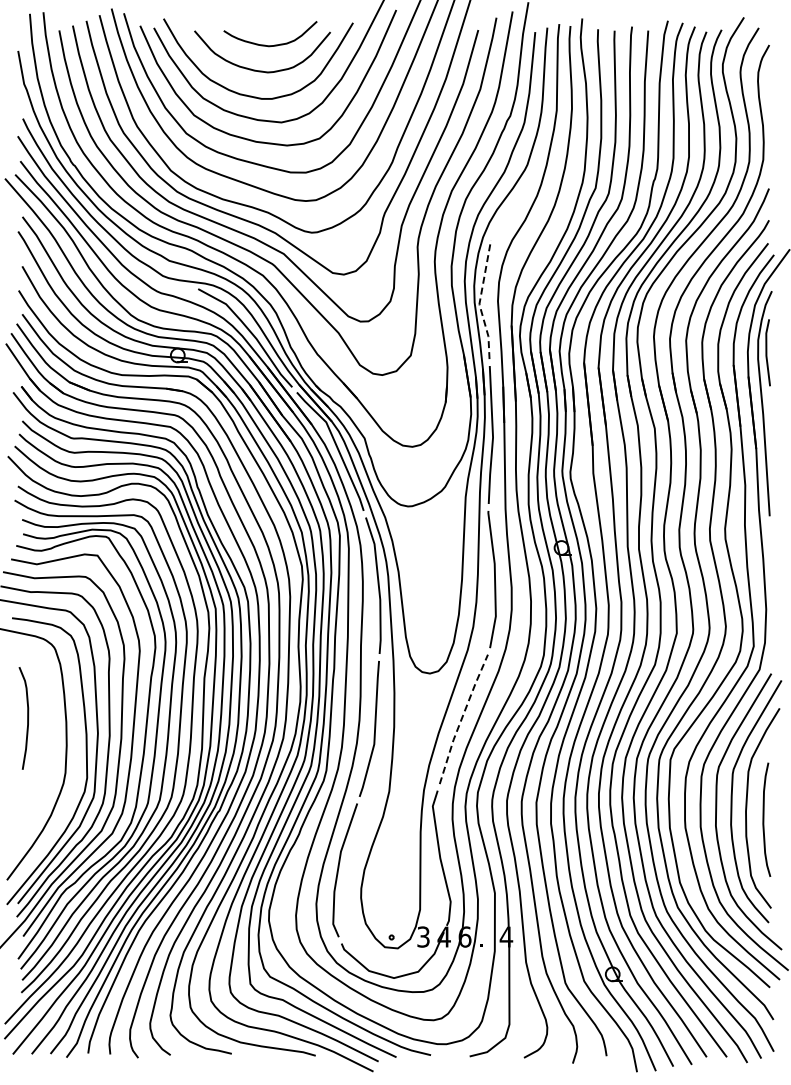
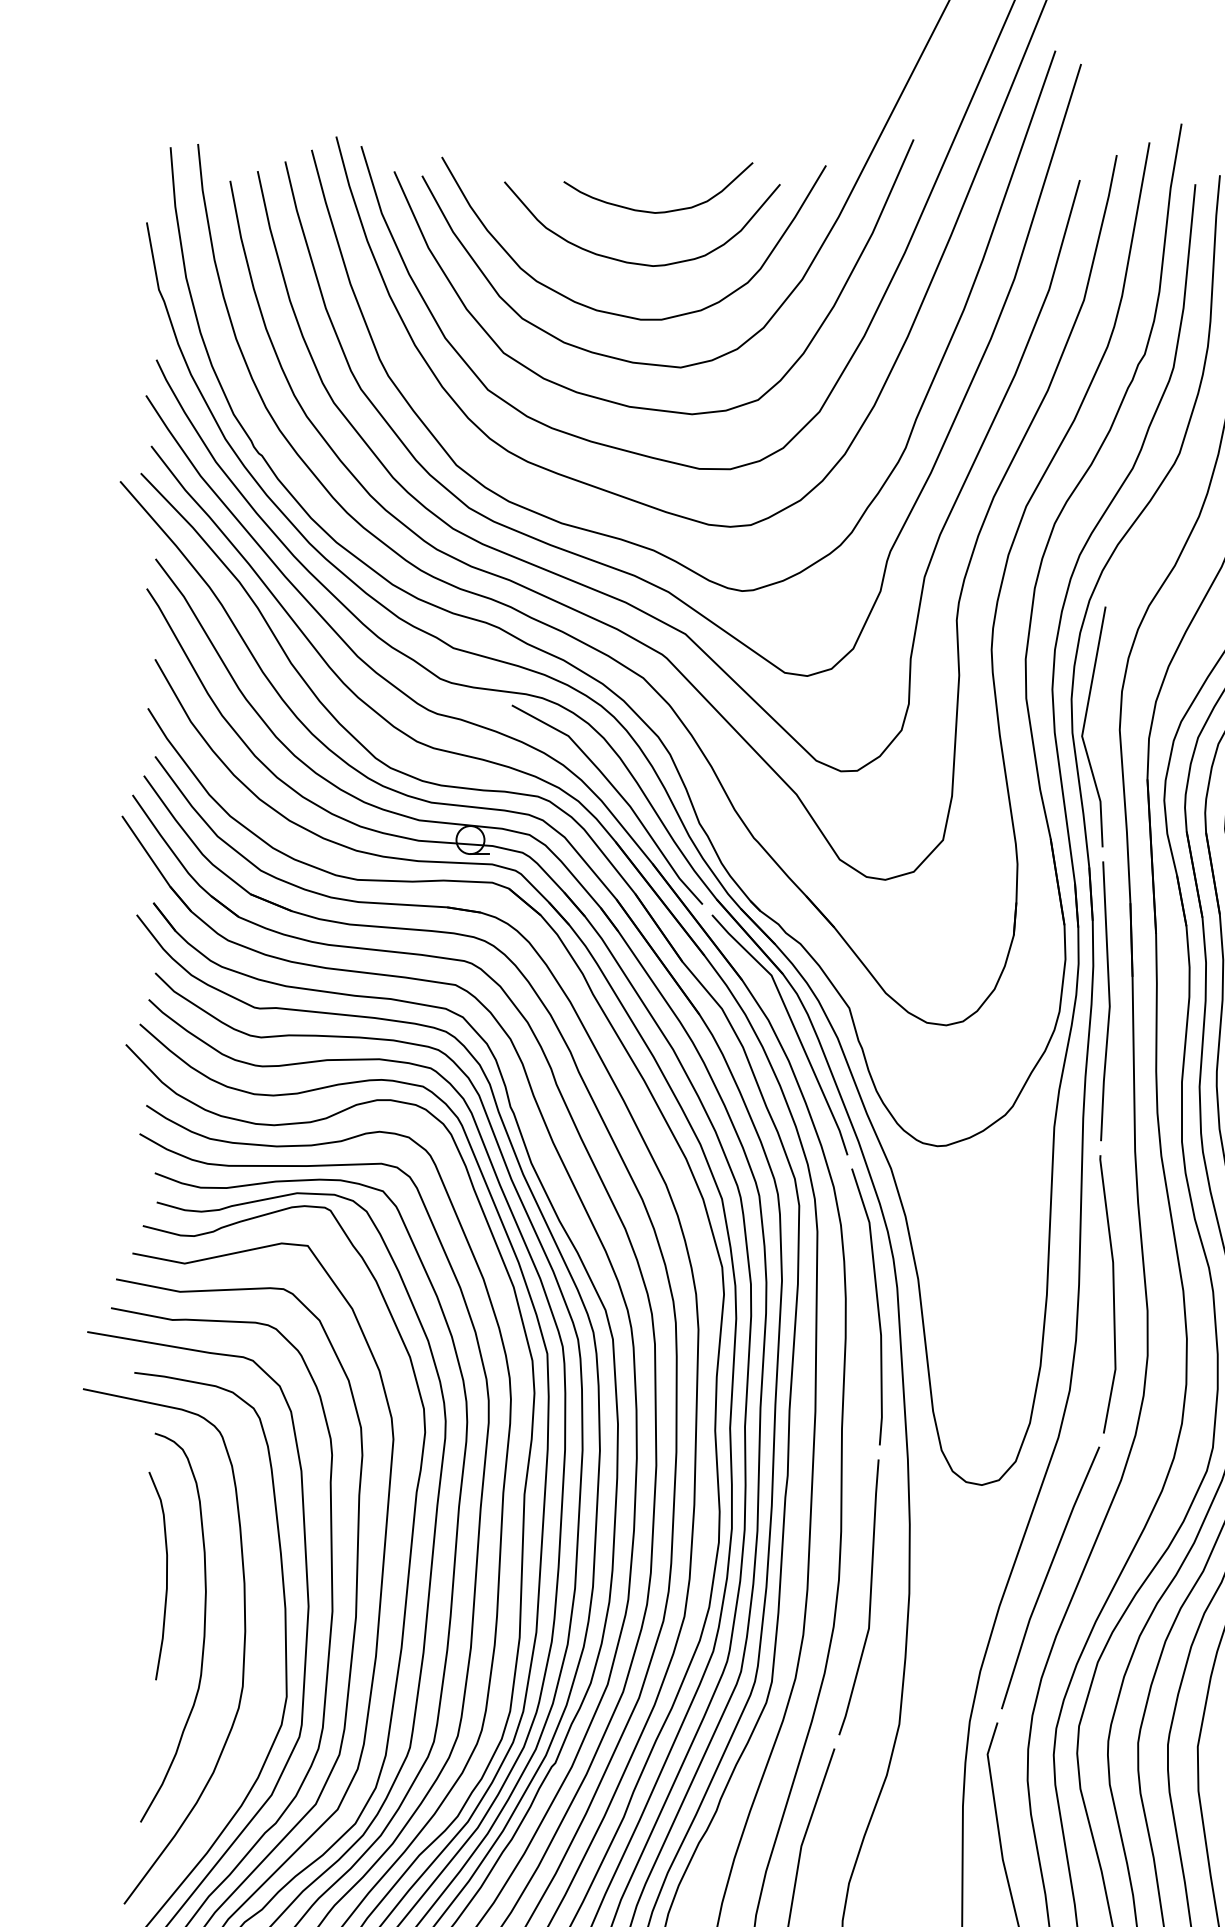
line: (480, 300) -> (1084, 728), dashed -> solid
line: (461, 718) -> (1045, 1576), dashed -> solid
curve: (45, 743) -> (202, 1626), added

